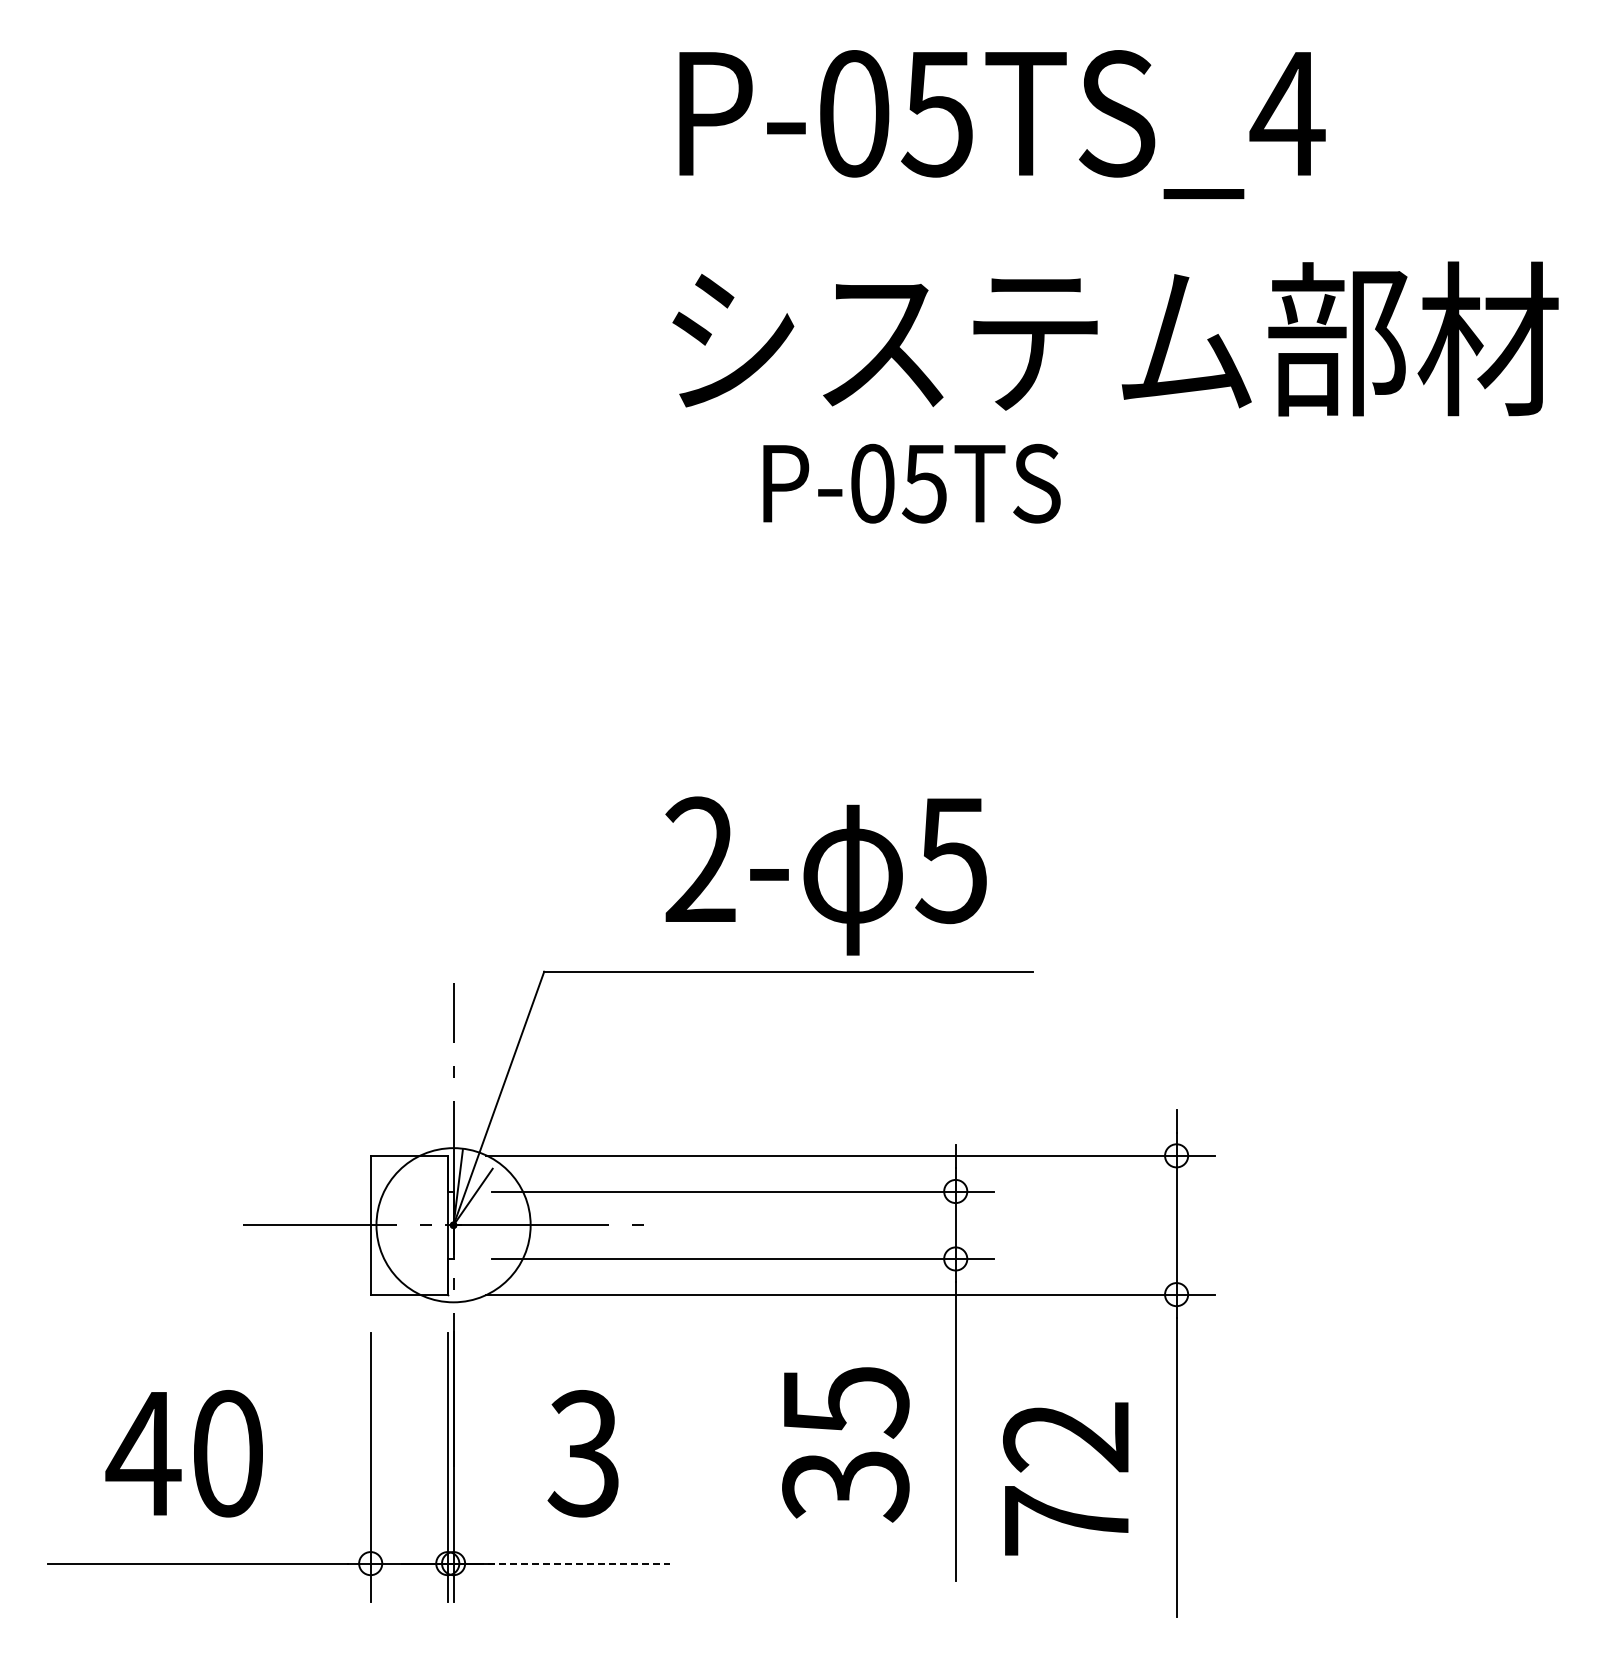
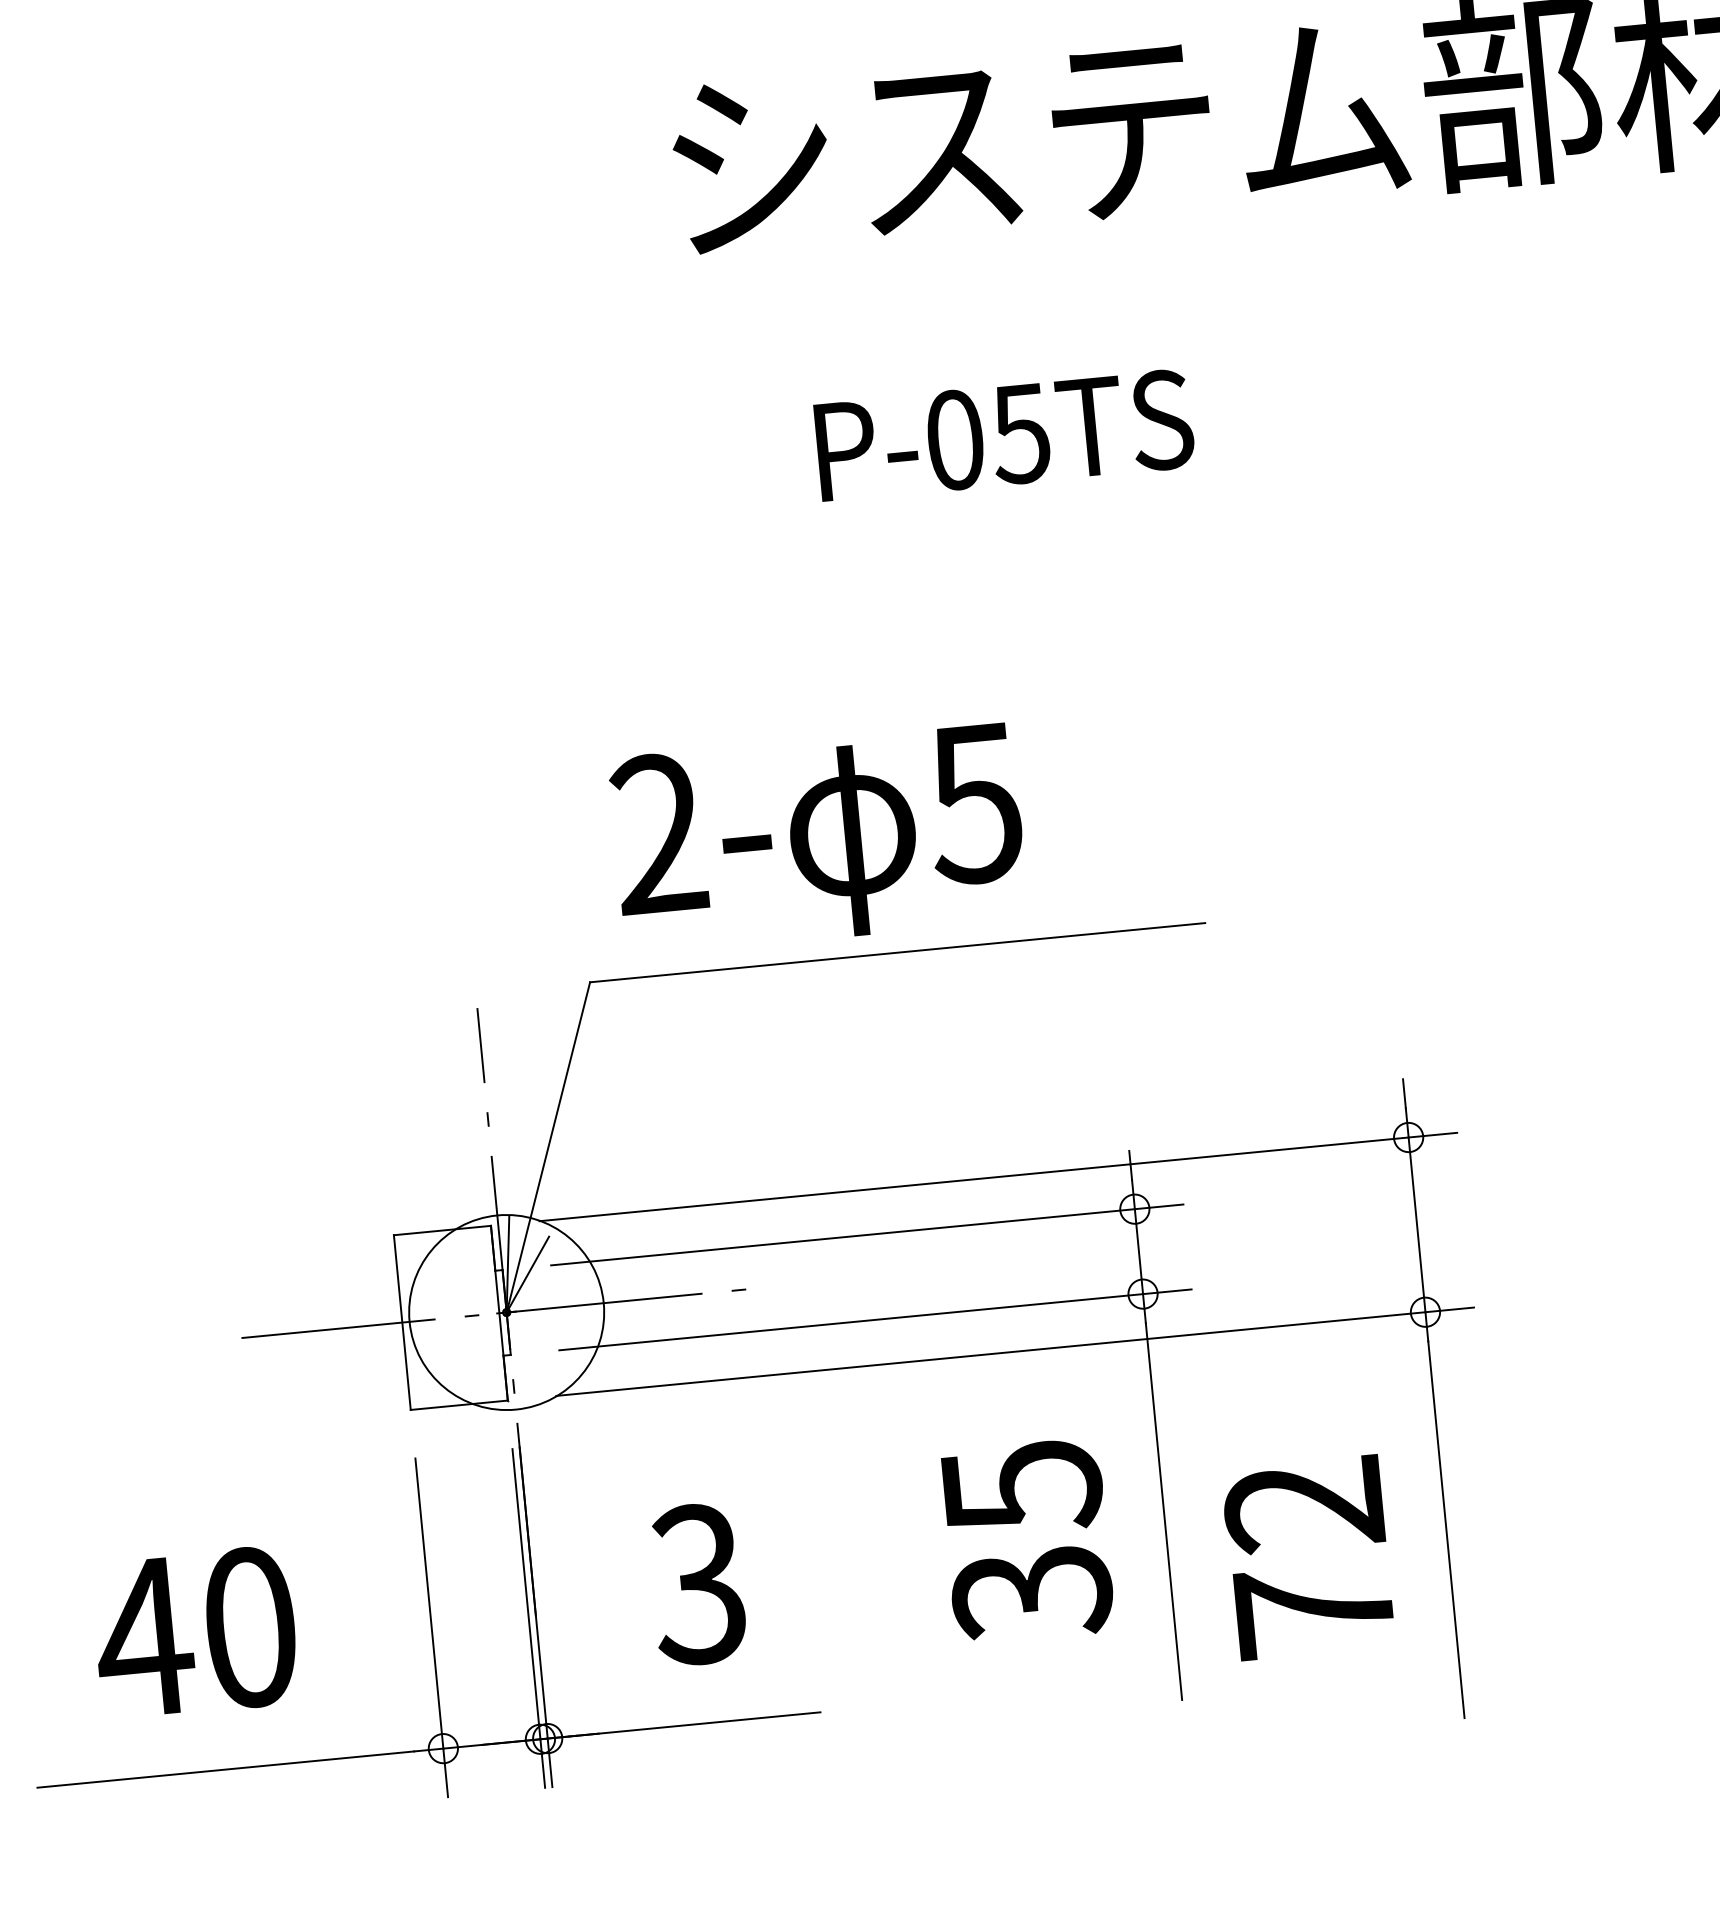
text: (911, 483) -> (1004, 435), moved
text: (825, 875) -> (817, 838), moved
line: (573, 1563) -> (698, 1723), dashed -> solid

